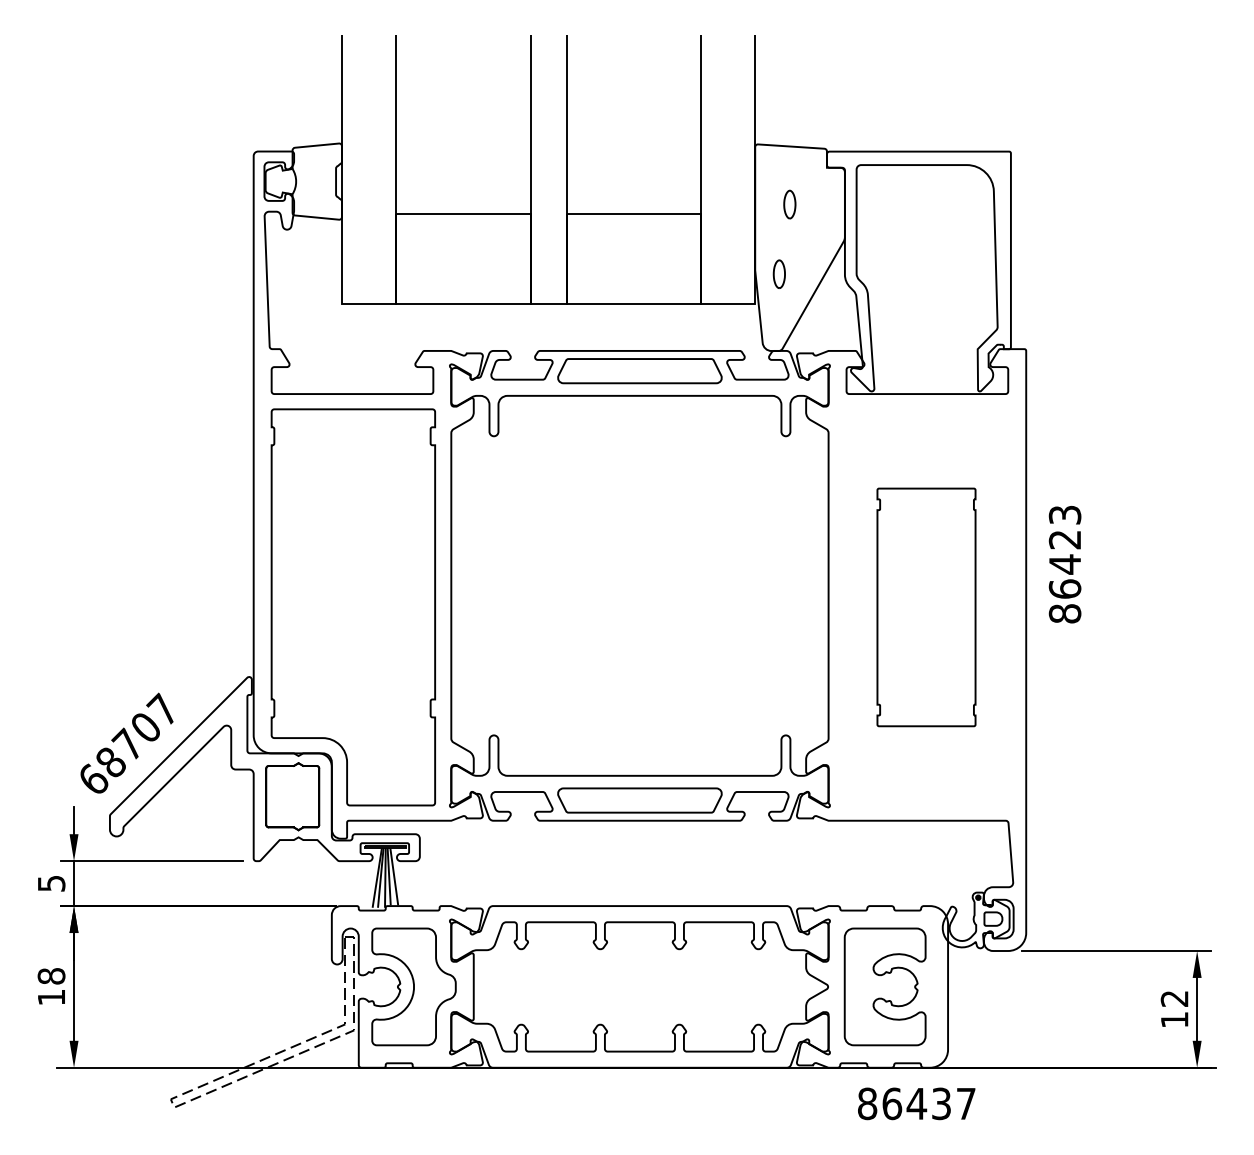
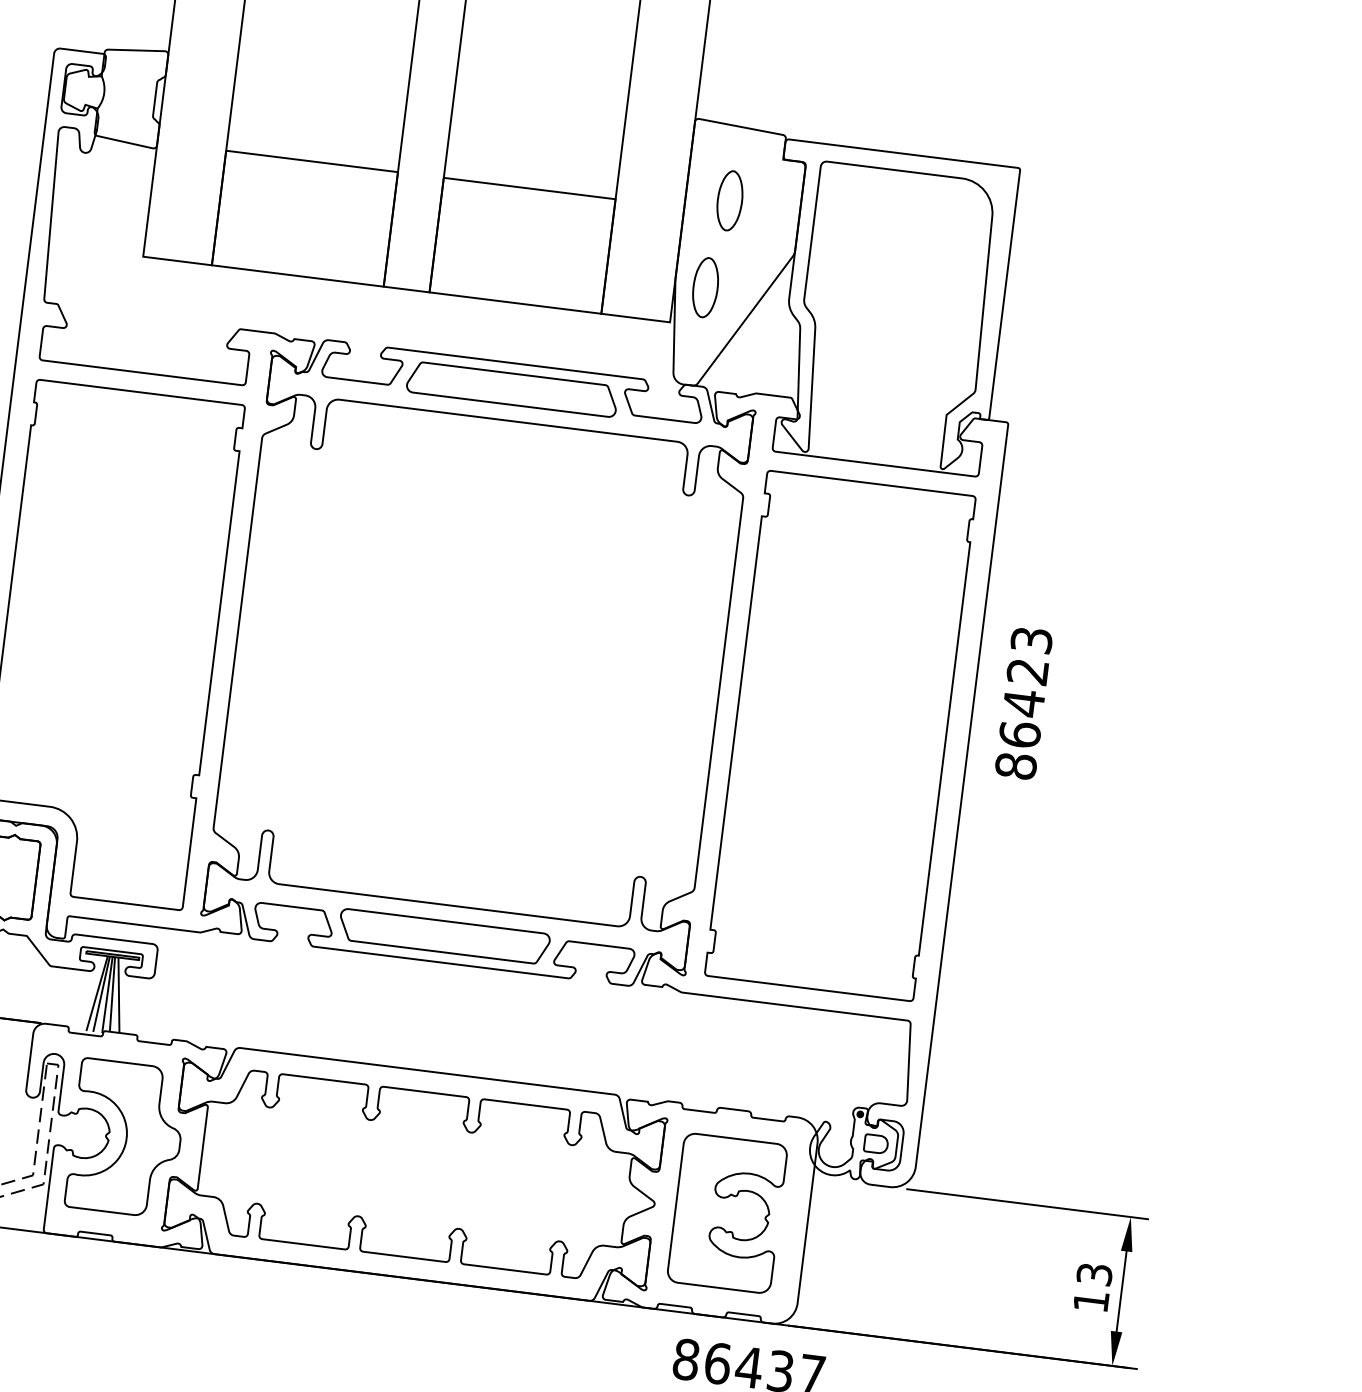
part: (789, 204) -> (729, 200), size x1.67
part: (779, 274) -> (705, 288), size x1.67
part: (926, 607) -> (840, 736), size x1.67
text: (1174, 998) -> (1094, 1274), 12 -> 13

